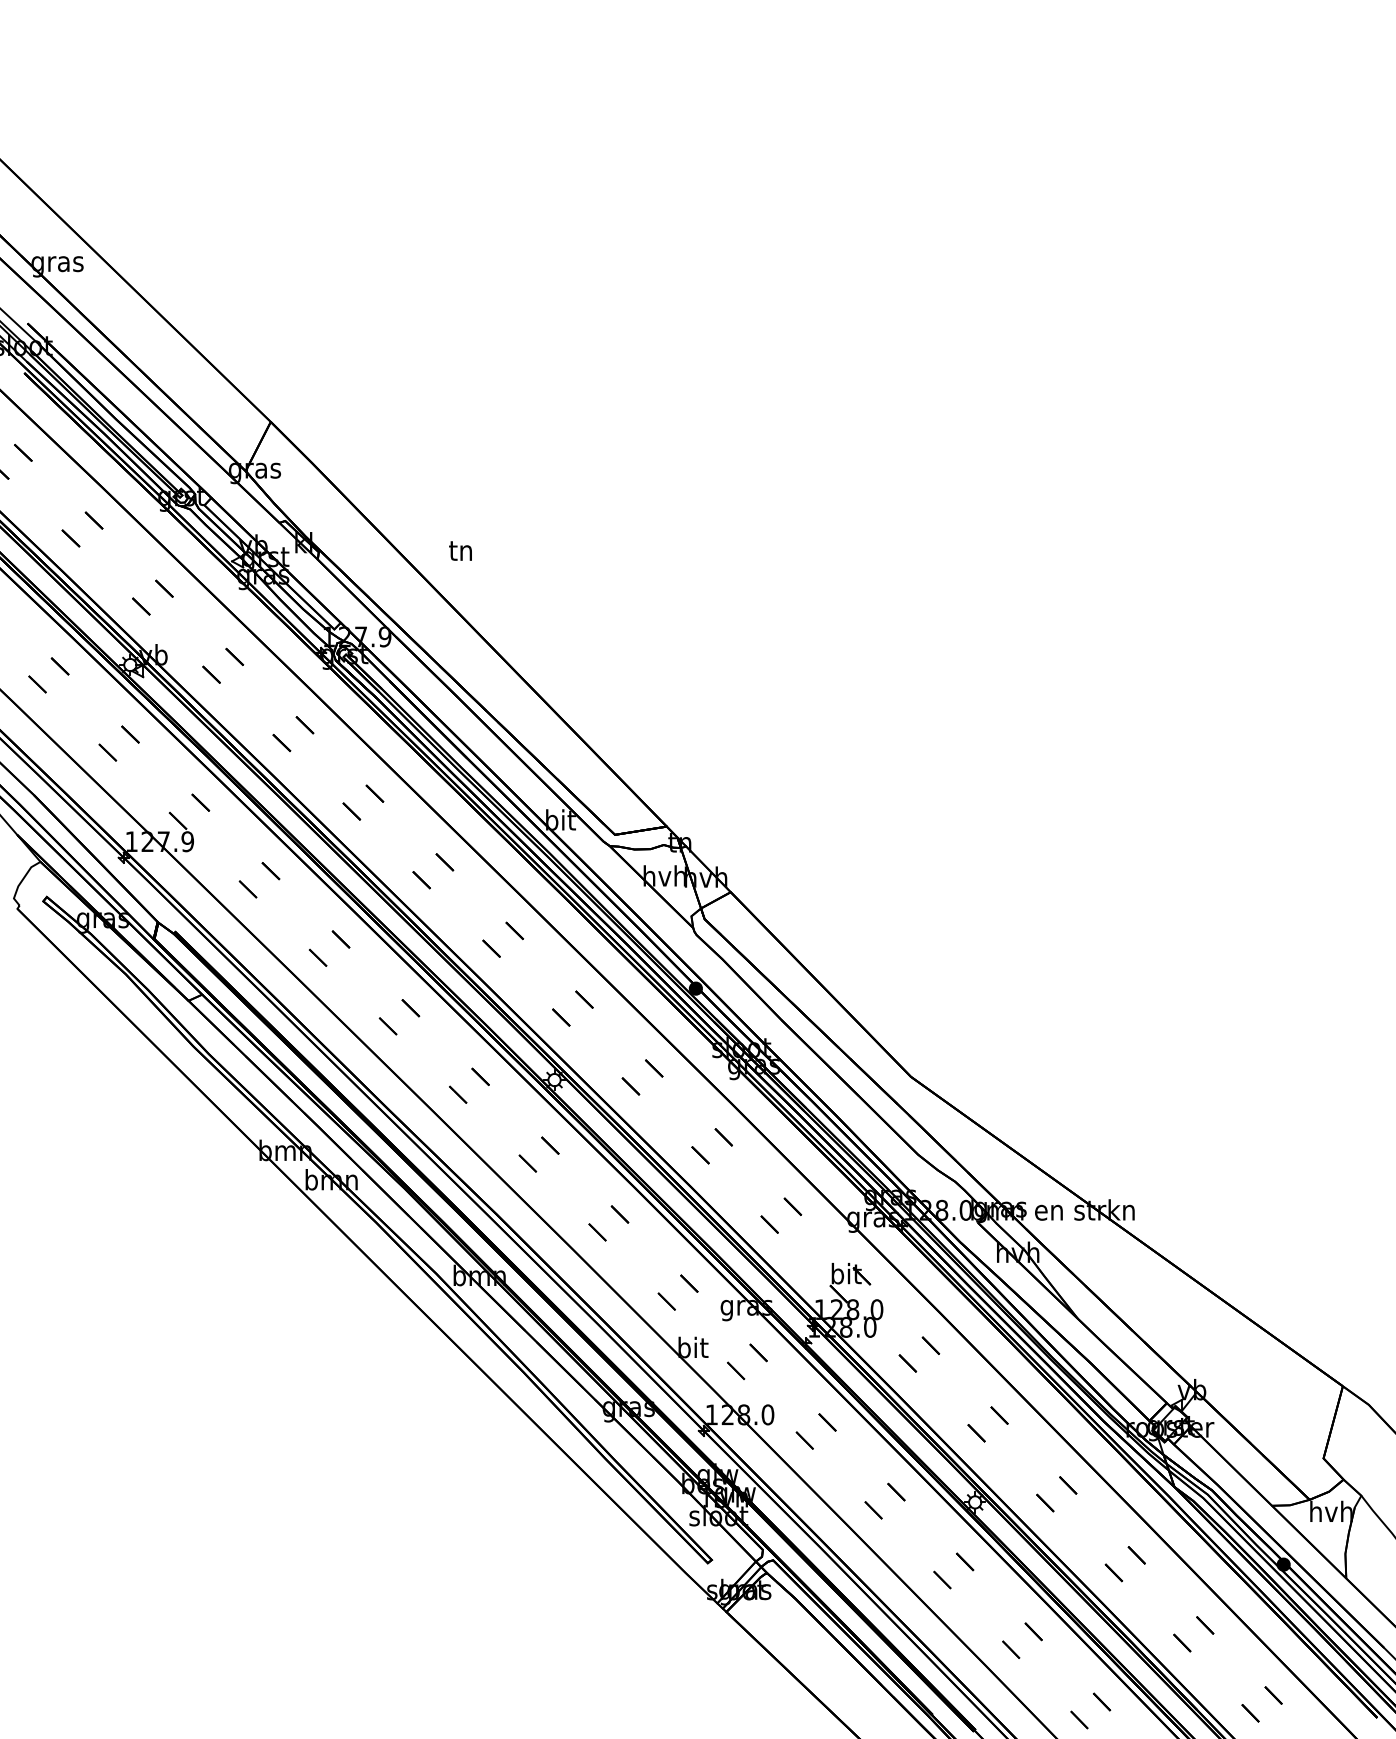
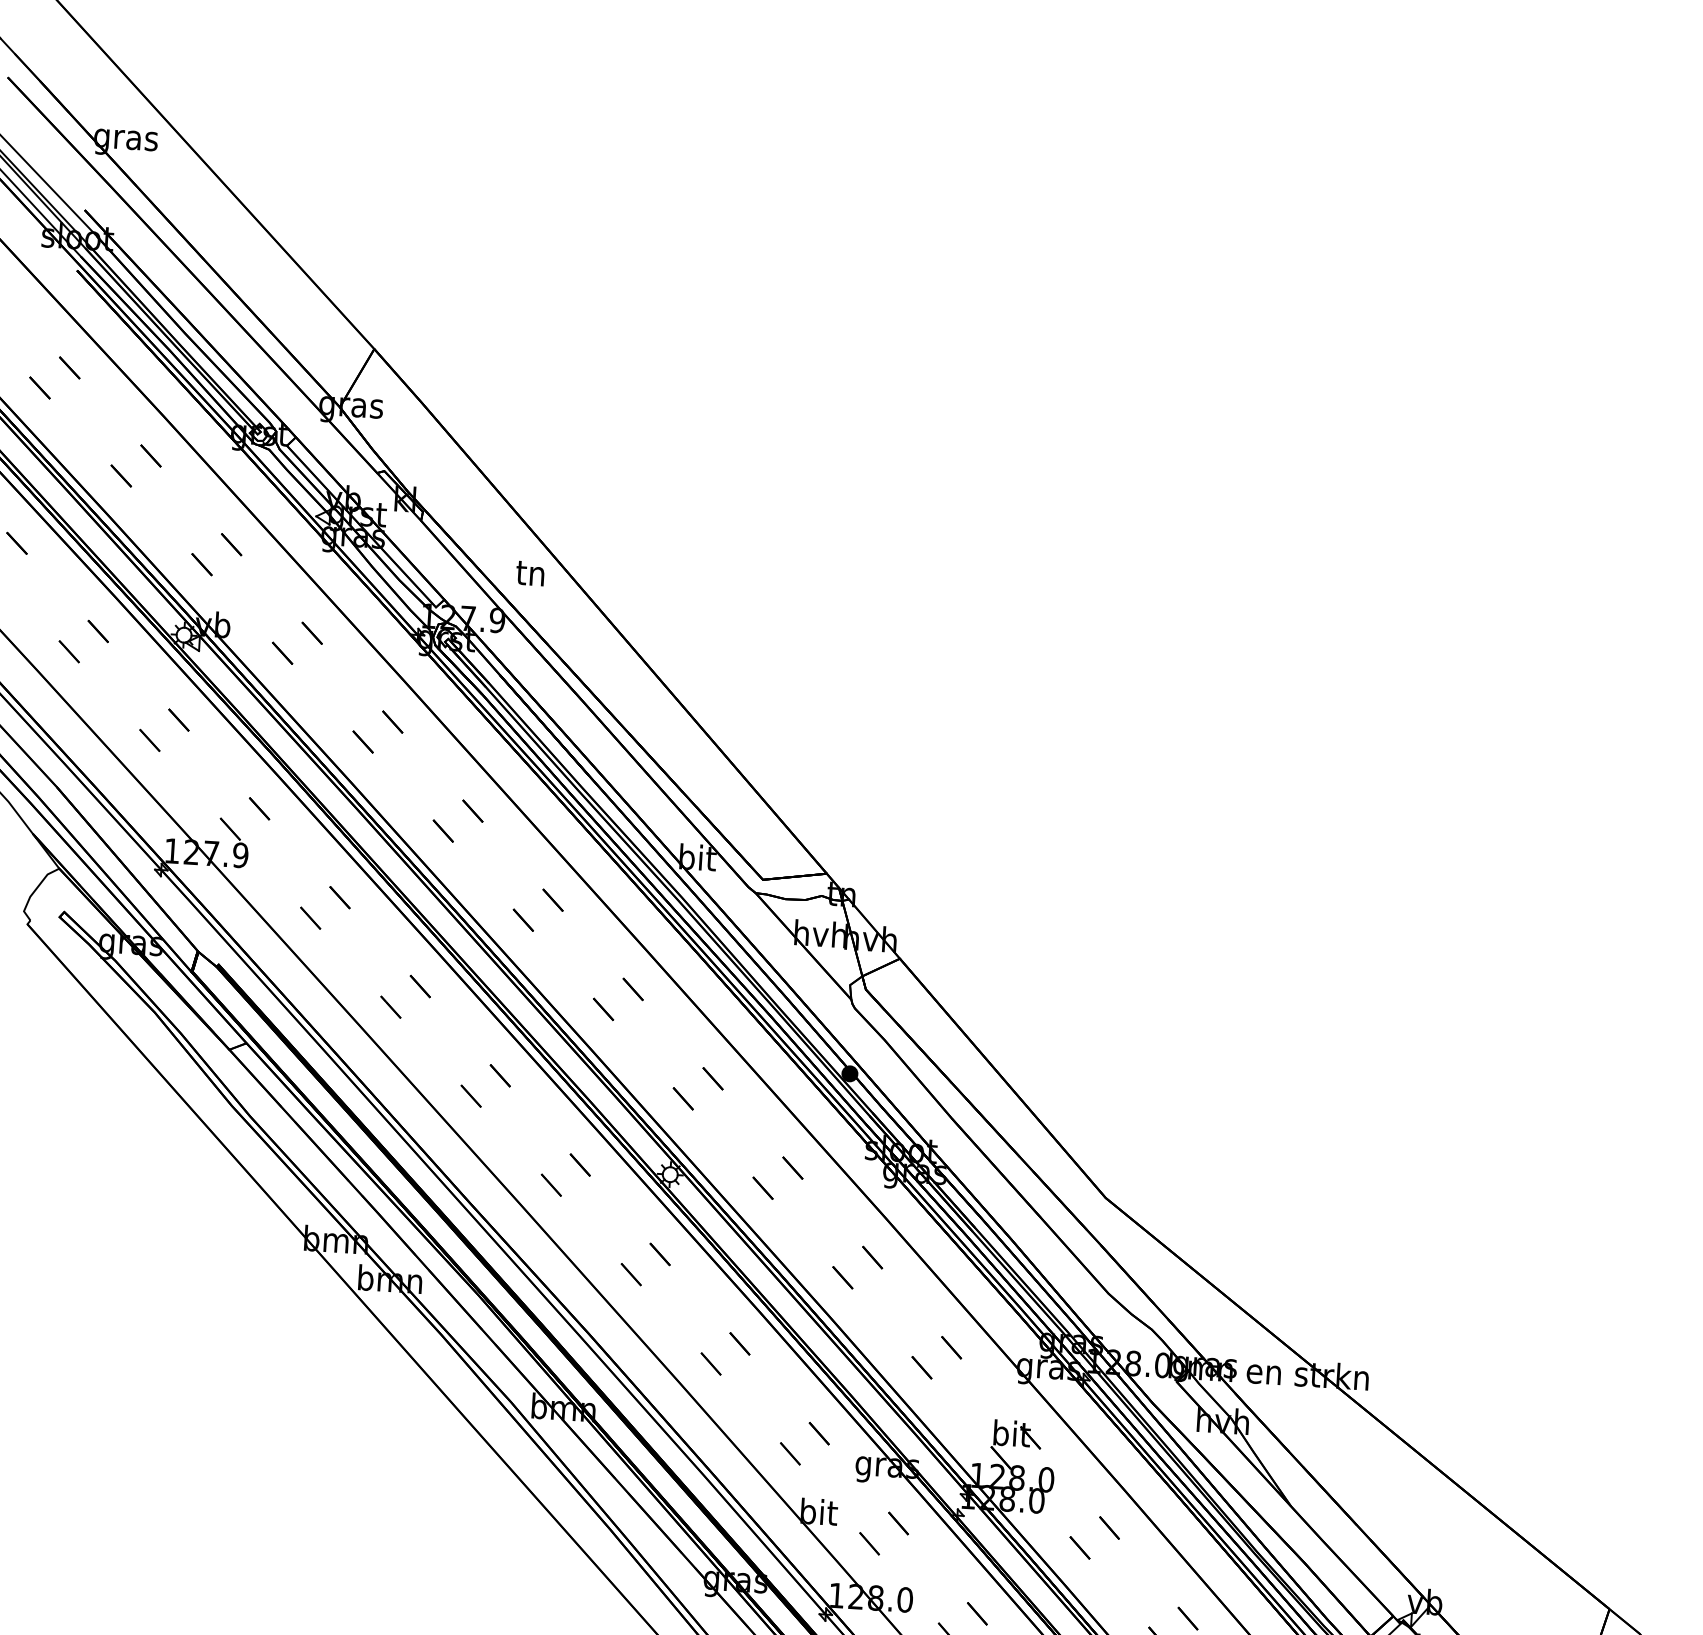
text: (460, 550) -> (530, 572), moved

